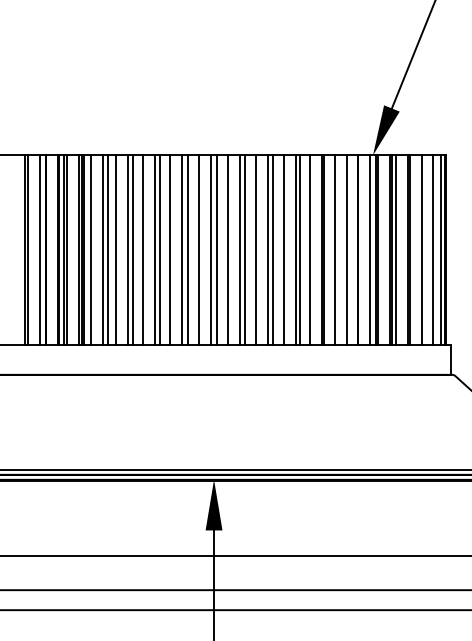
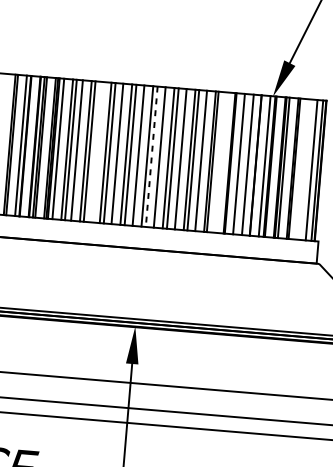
line: (142, 249) -> (96, 151), removed
line: (216, 249) -> (151, 156), solid -> dashed
line: (310, 249) -> (220, 162), removed
line: (422, 249) -> (303, 169), removed

